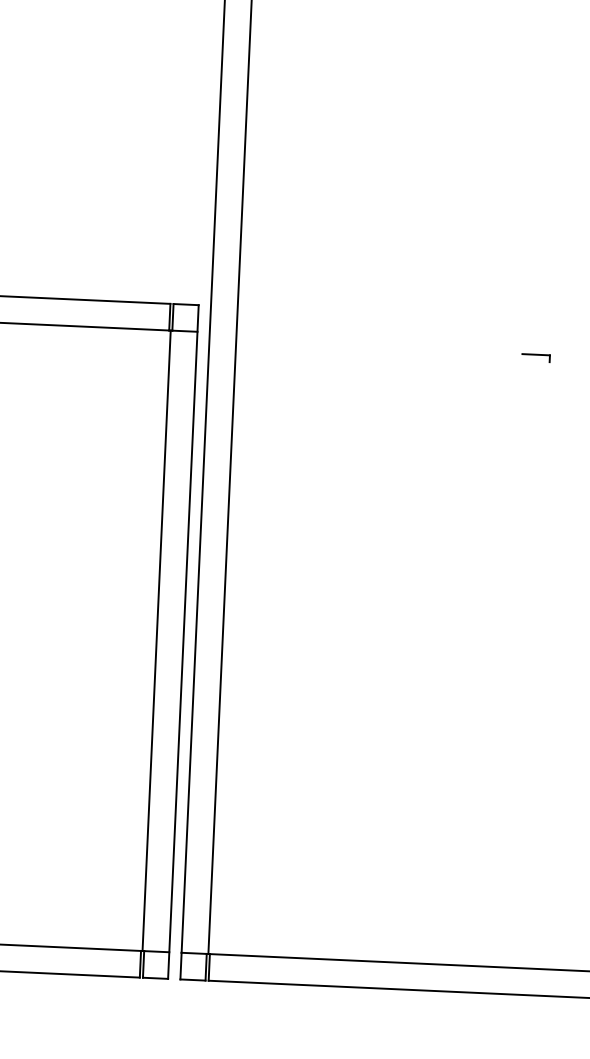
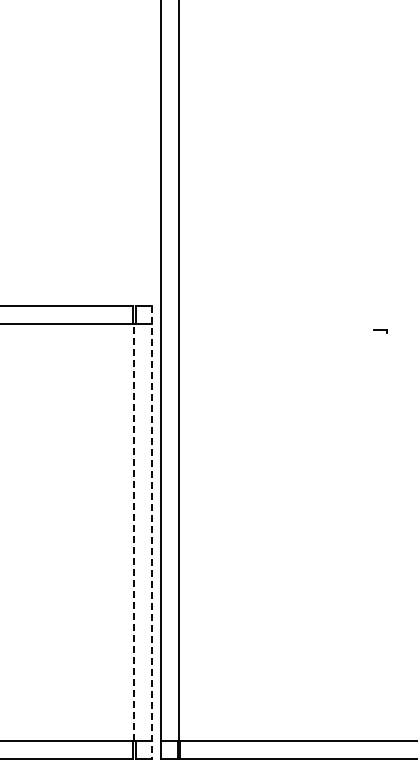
part: (536, 358) -> (380, 331), size x0.7
line: (156, 640) -> (134, 532), solid -> dashed
line: (183, 641) -> (152, 532), solid -> dashed

